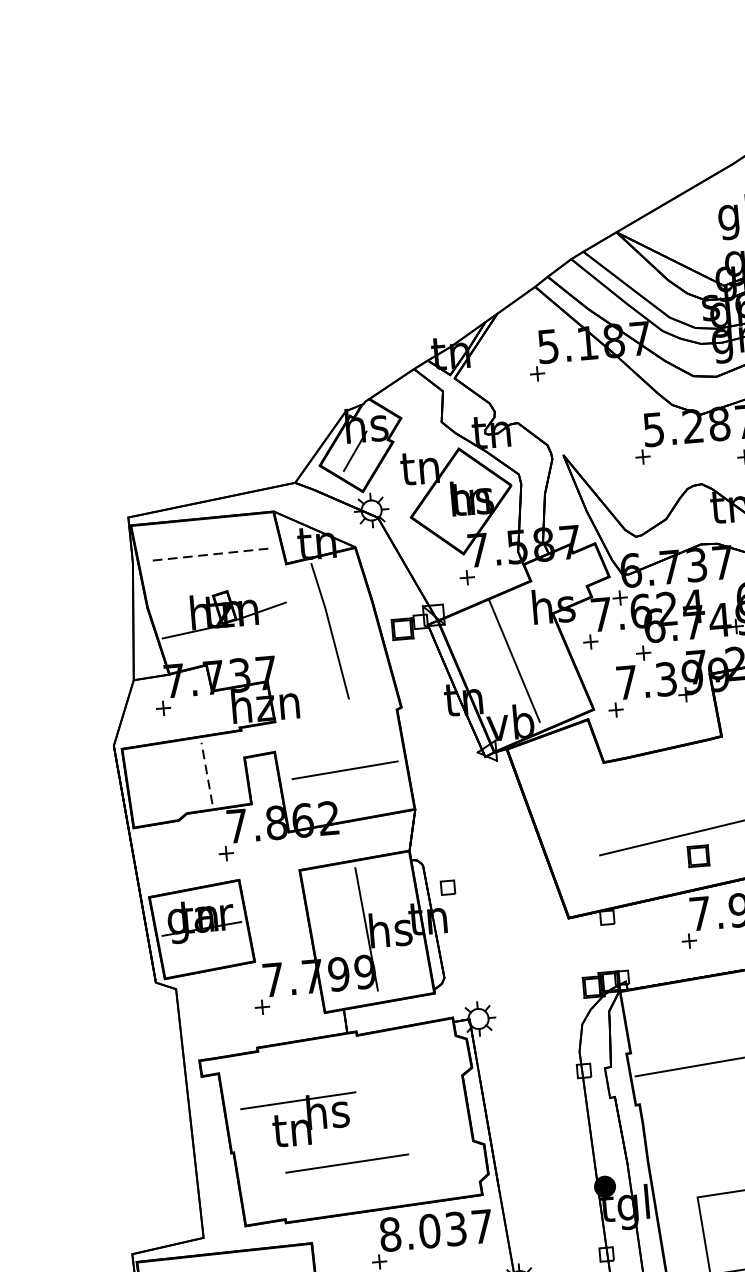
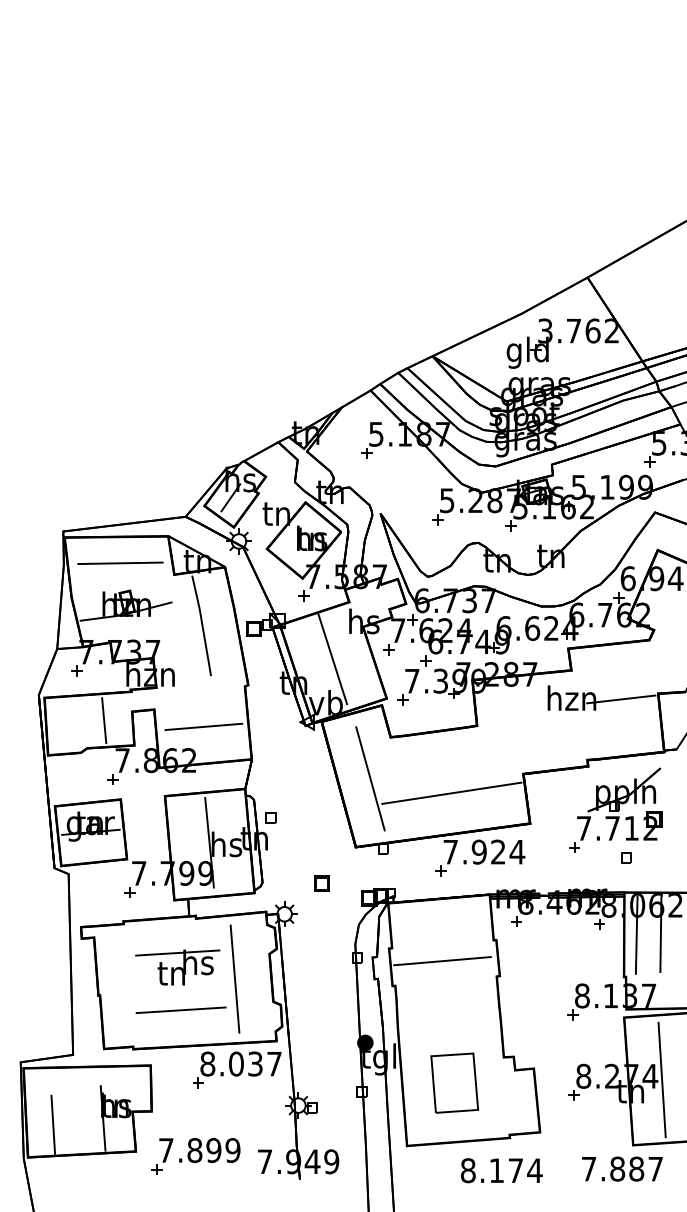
line: (210, 554) -> (120, 563), dashed -> solid
line: (207, 773) -> (104, 720), dashed -> solid
line: (580, 821) -> (370, 778), added
part: (697, 856) -> (321, 883), moved
line: (417, 1113) -> (234, 978), added
part: (299, 1120) -> (177, 967), moved

